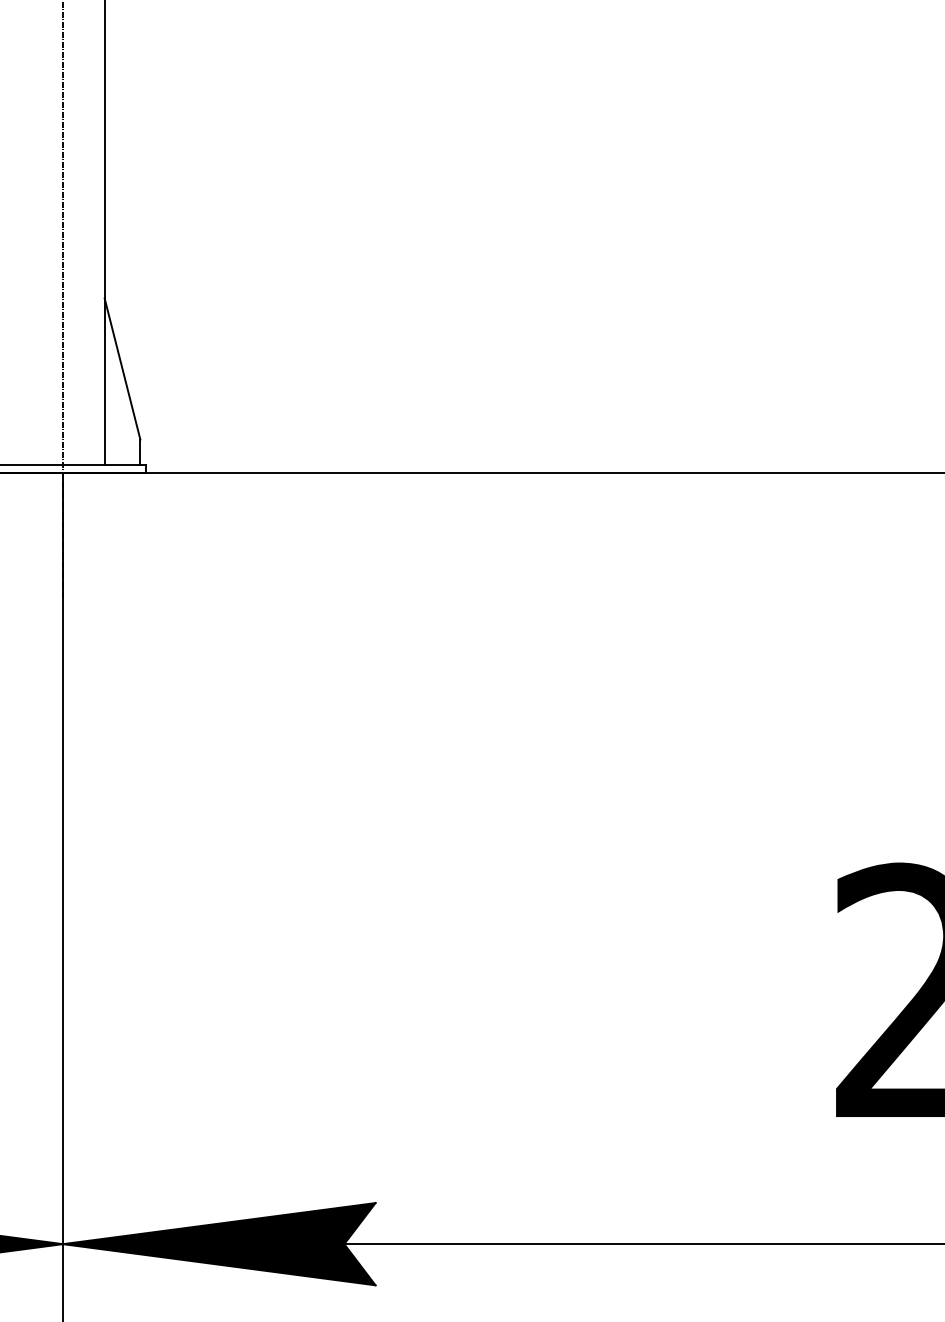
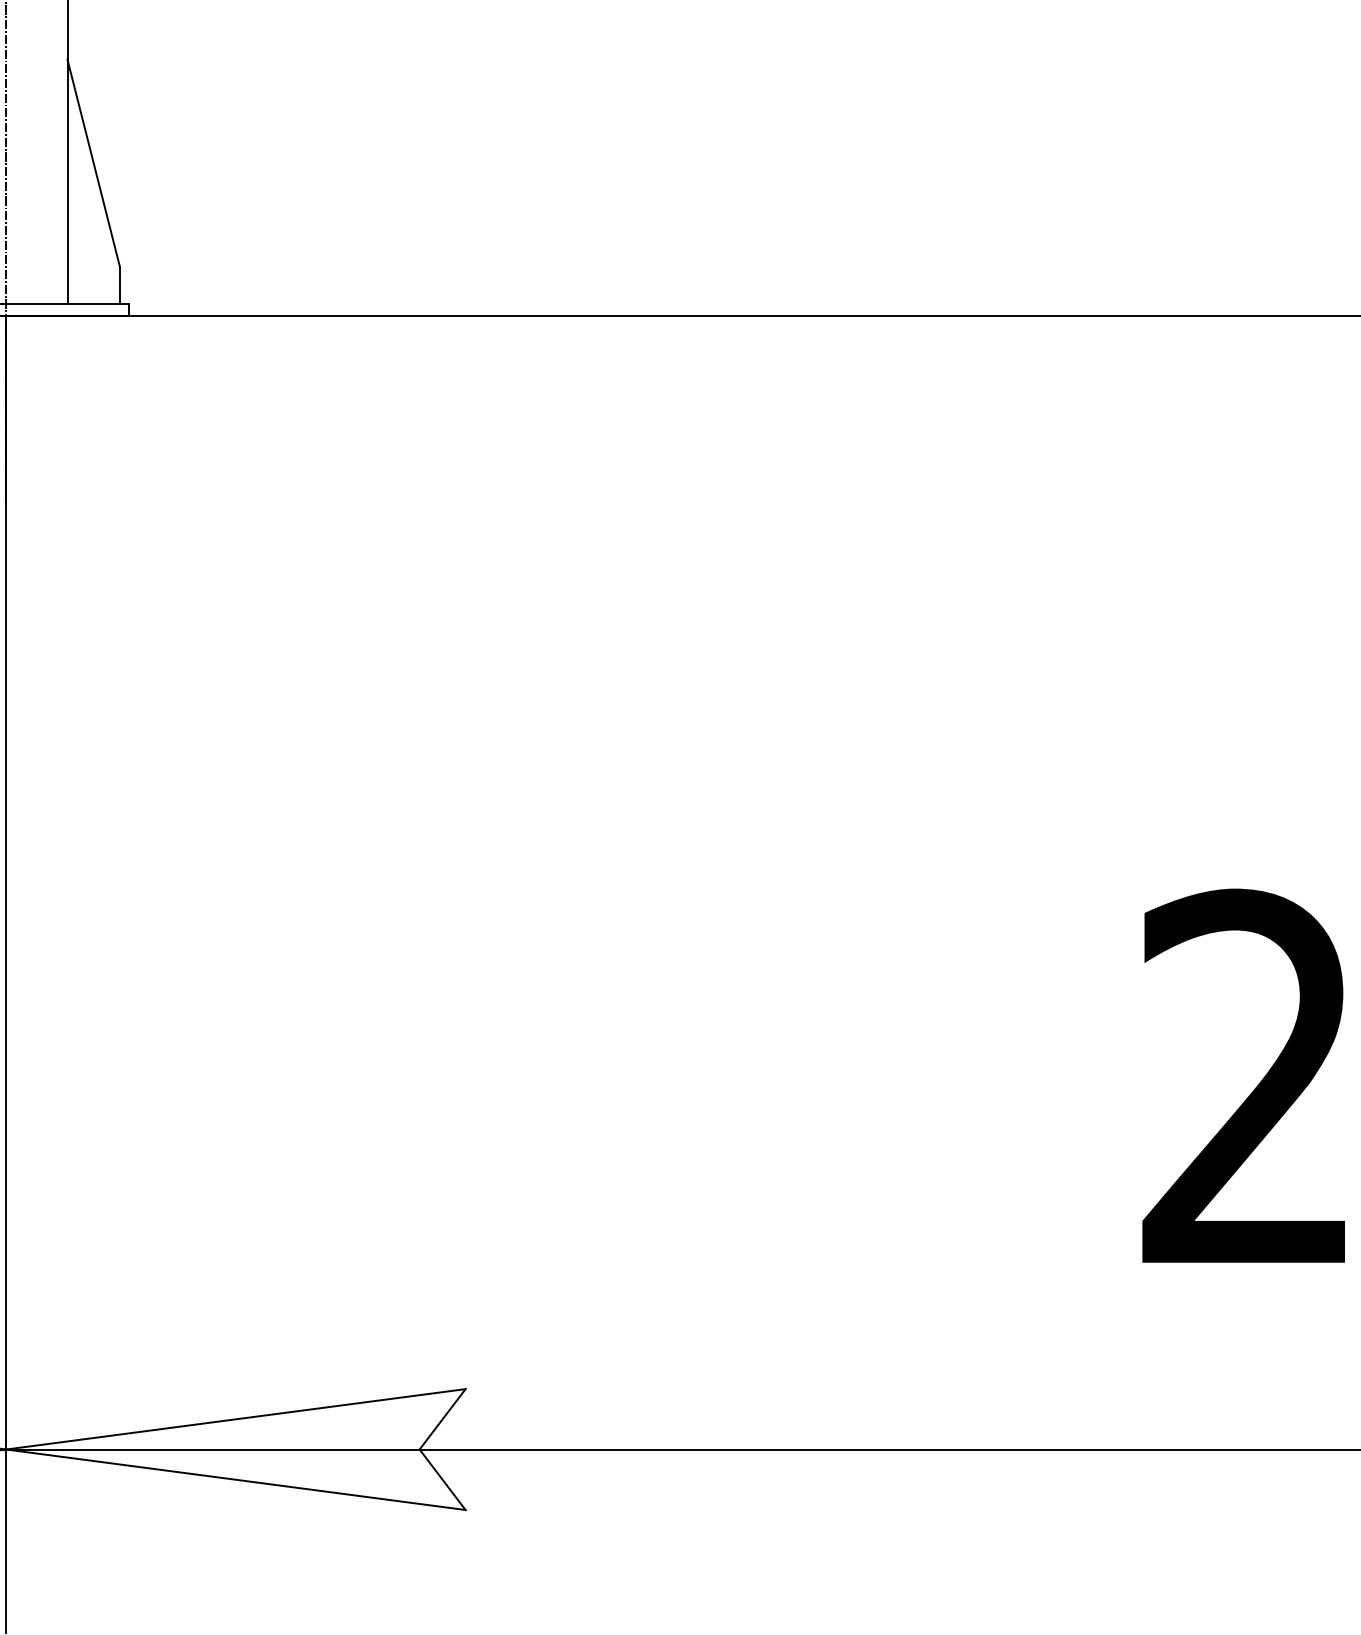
fill: (219, 1244) -> (236, 1450), removed

